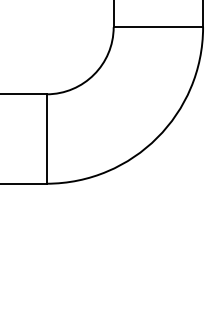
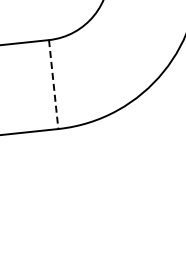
line: (46, 139) -> (53, 85), solid -> dashed

